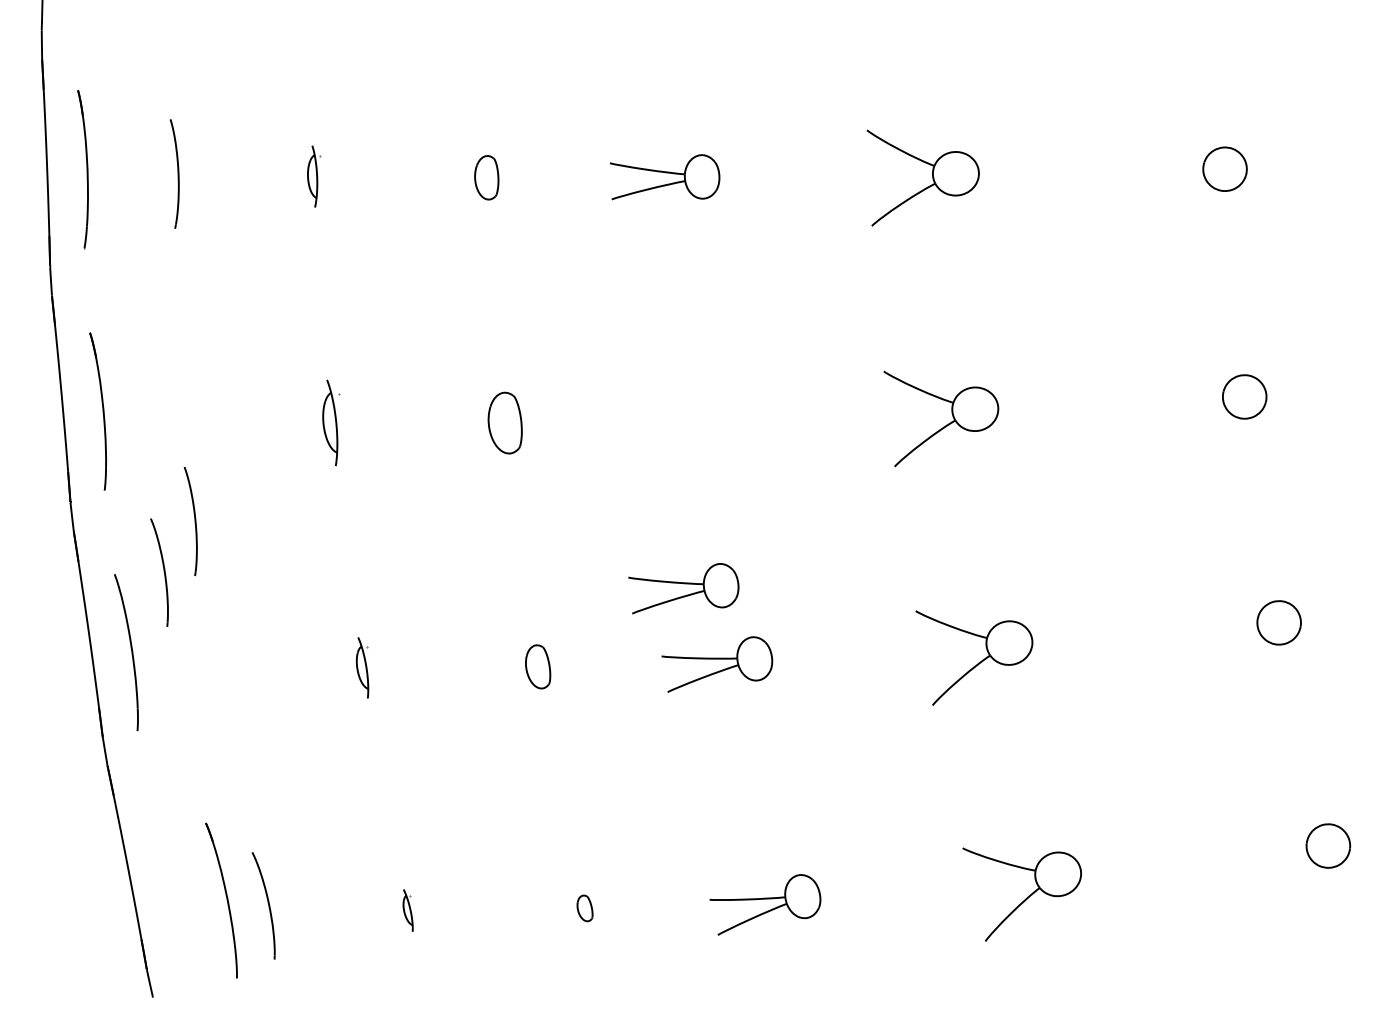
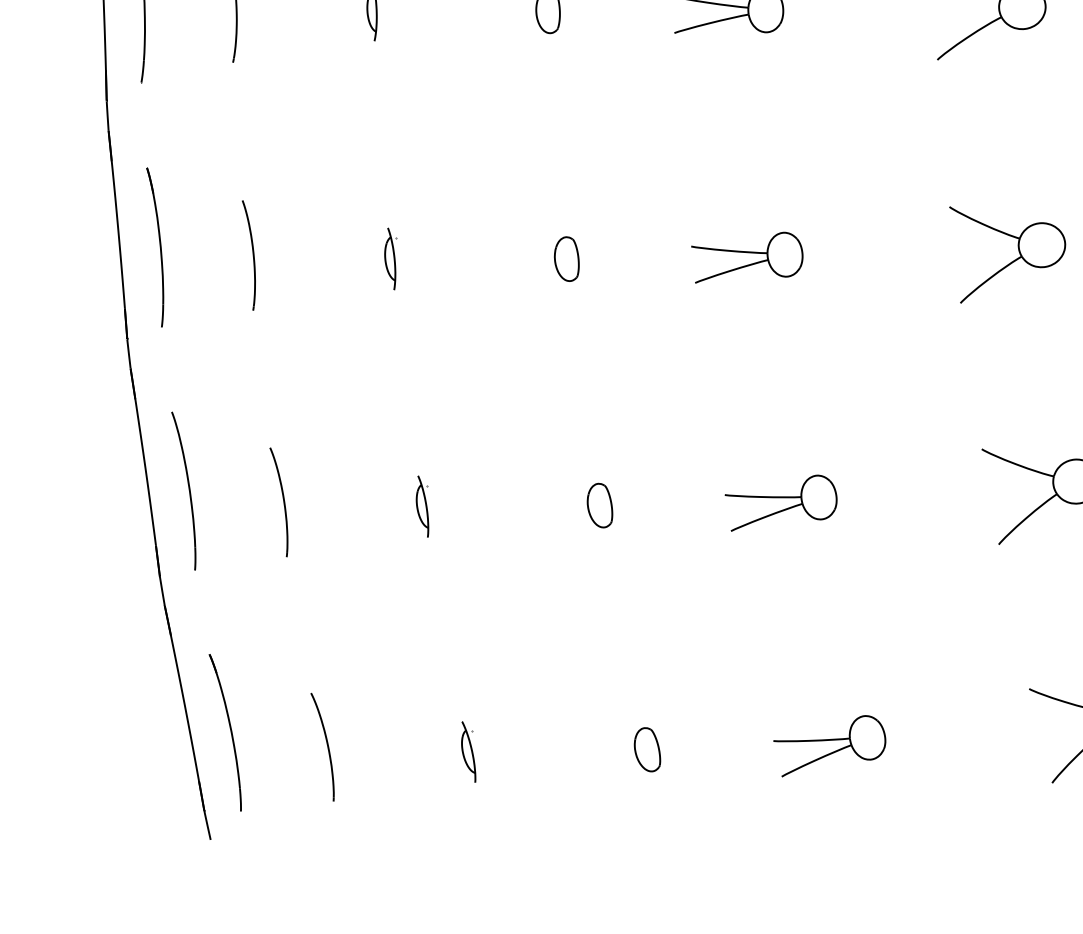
part: (331, 422) -> (391, 258), size x0.71
part: (505, 422) -> (567, 258), size x0.71
part: (190, 521) -> (248, 255), moved
part: (159, 572) -> (278, 502), moved
part: (683, 588) -> (746, 257), moved
part: (221, 900) -> (225, 732), moved
part: (584, 908) -> (646, 749), size x1.67
part: (407, 910) -> (467, 751), size x1.43

